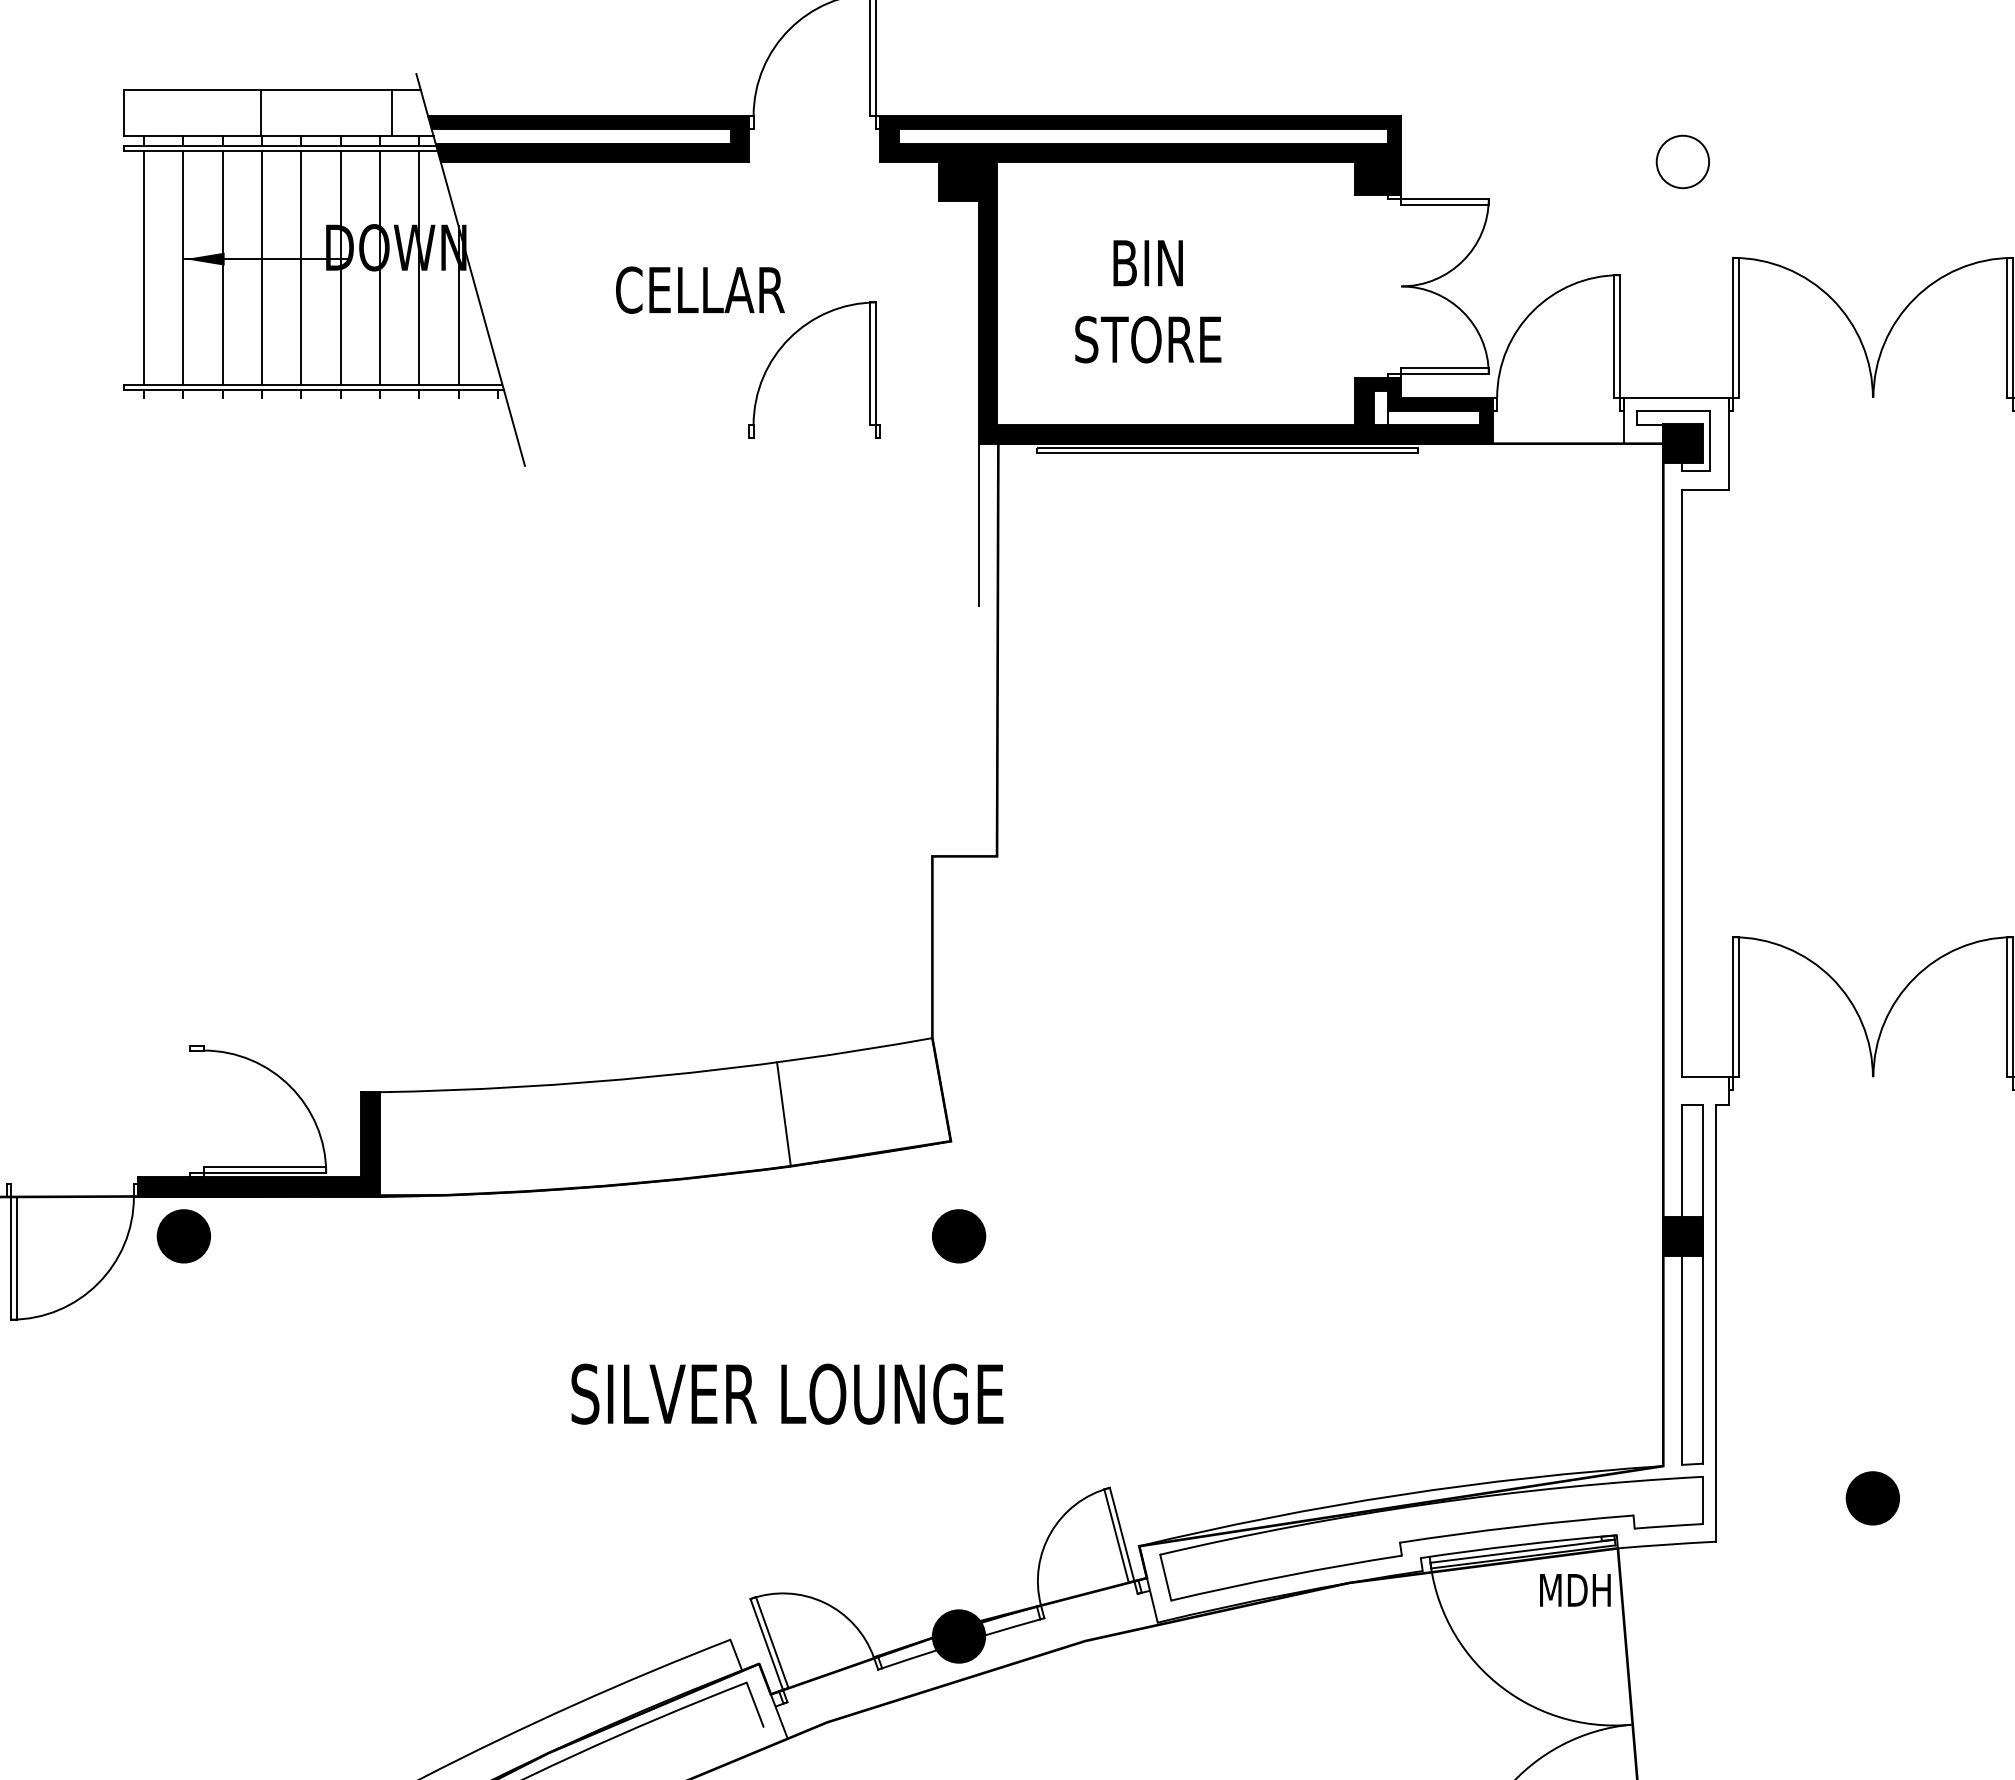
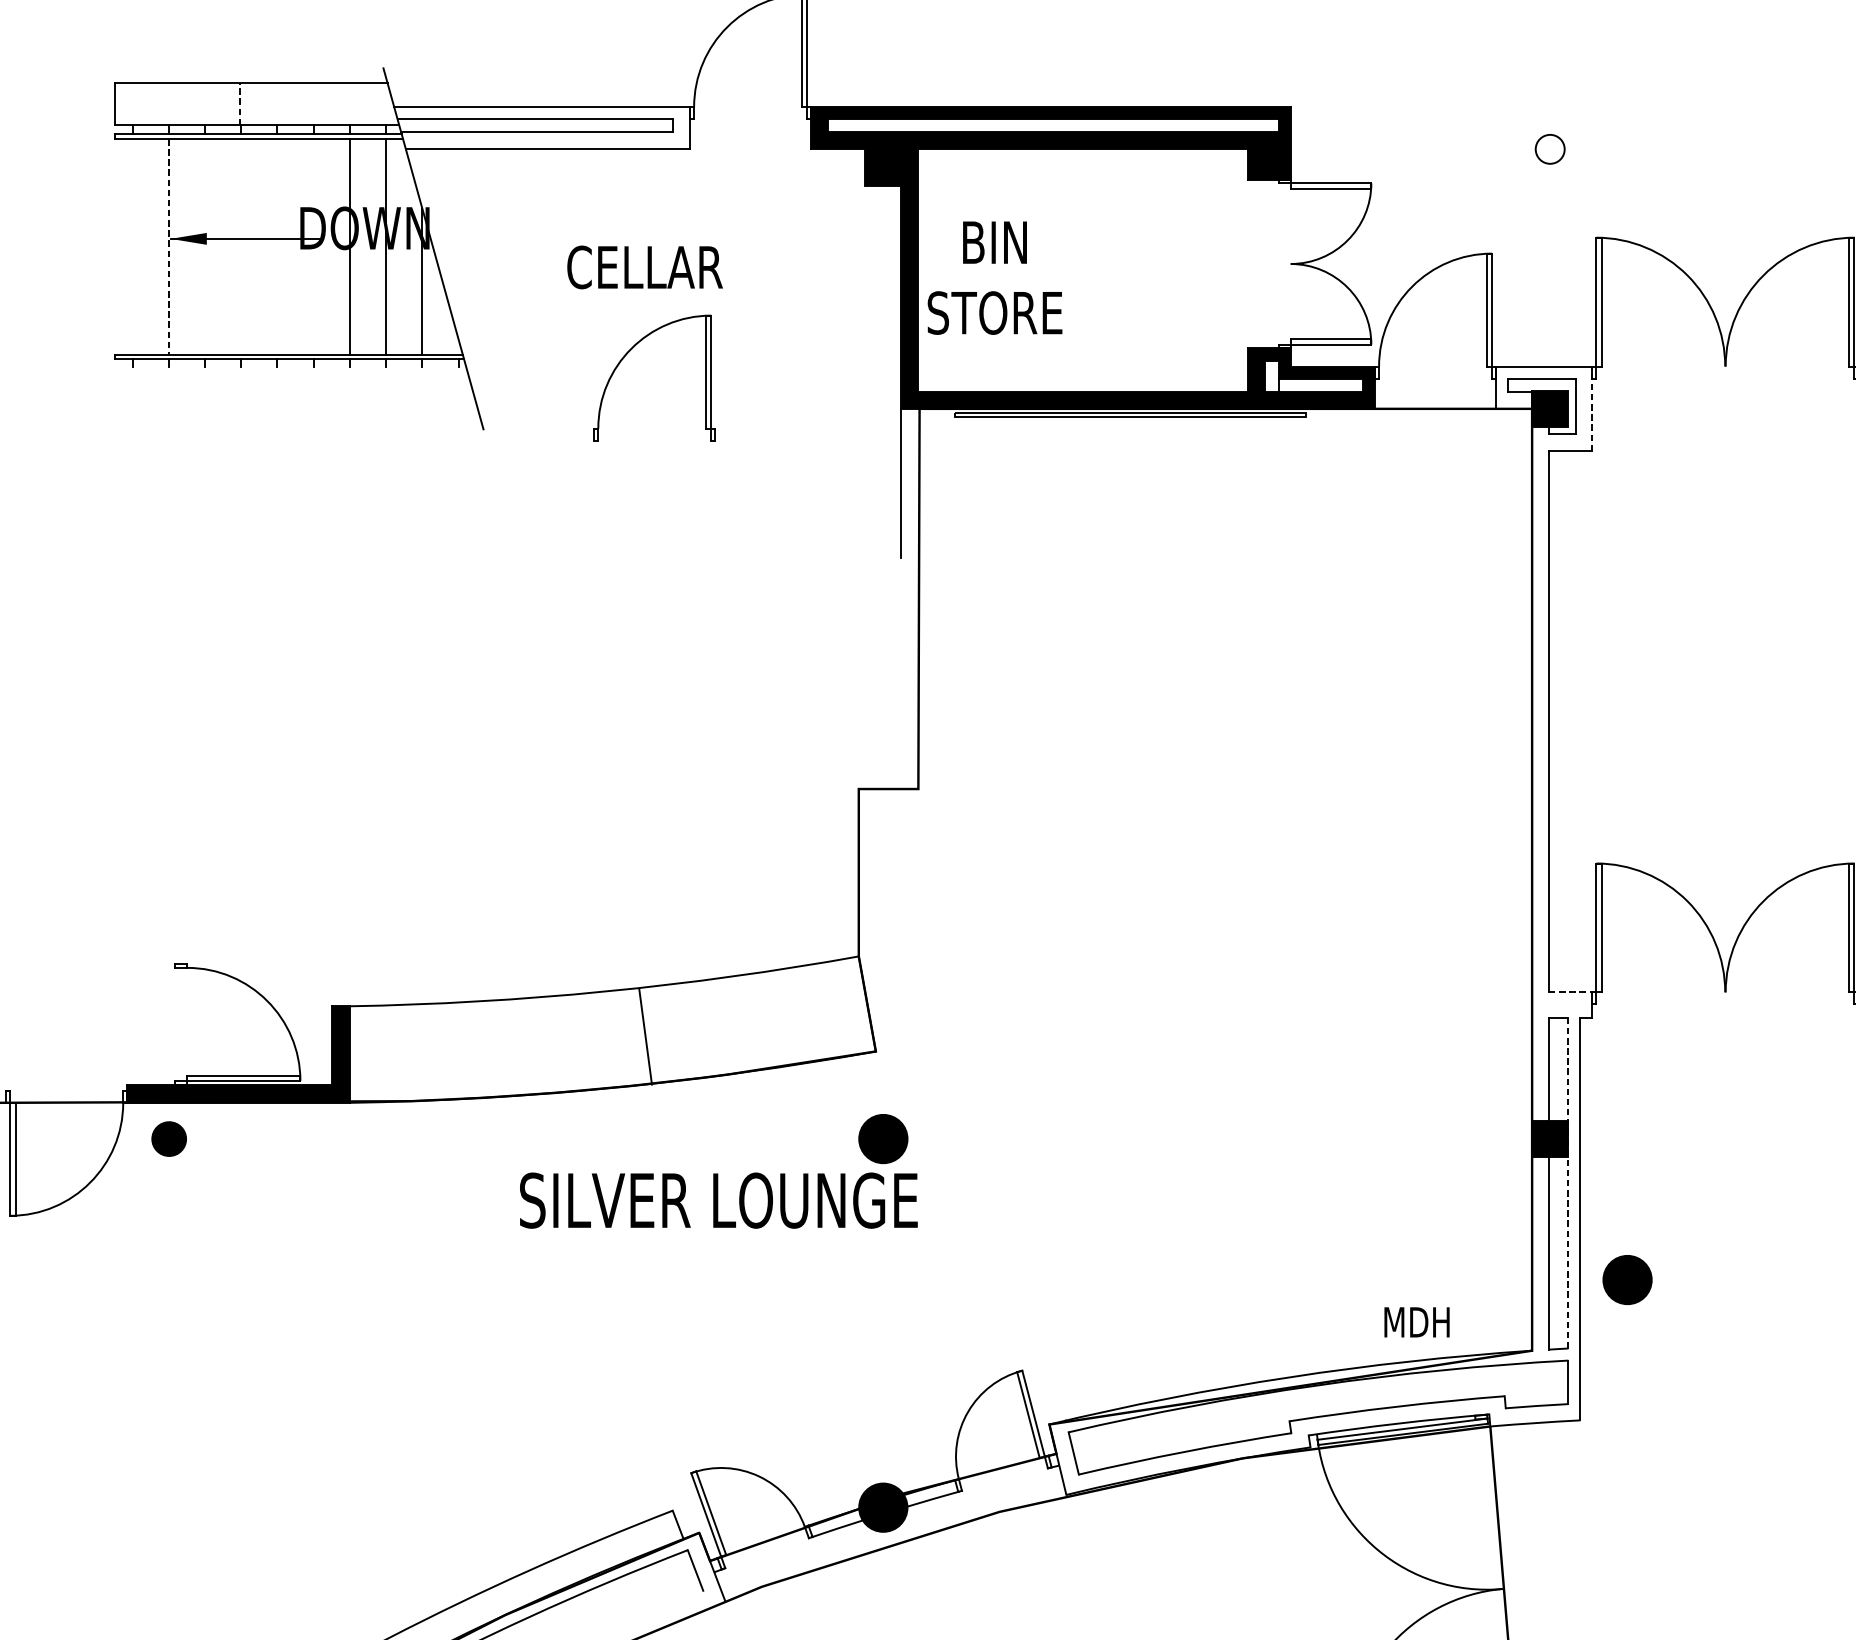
line: (260, 112) -> (239, 103), solid -> dashed
line: (391, 112) -> (360, 103), removed
fill: (588, 138) -> (542, 127), removed
circle: (1682, 161) -> (1549, 148), size x0.6
line: (144, 267) -> (133, 246), removed
line: (183, 267) -> (168, 246), solid -> dashed
line: (222, 267) -> (204, 246), removed
line: (262, 267) -> (241, 246), removed
line: (301, 267) -> (277, 246), removed
line: (340, 267) -> (313, 246), removed
text: (1148, 301) -> (995, 277), moved
part: (785, 344) -> (627, 354), moved
line: (1728, 443) -> (1592, 408), solid -> dashed
line: (1705, 1077) -> (1570, 992), solid -> dashed
line: (783, 1114) -> (645, 1036), moved
part: (183, 1236) -> (168, 1139), size x0.7
line: (1702, 1284) -> (1568, 1183), solid -> dashed
text: (787, 1393) -> (718, 1199), moved
part: (1872, 1498) -> (1627, 1280), moved
text: (1575, 1590) -> (1417, 1322), moved

